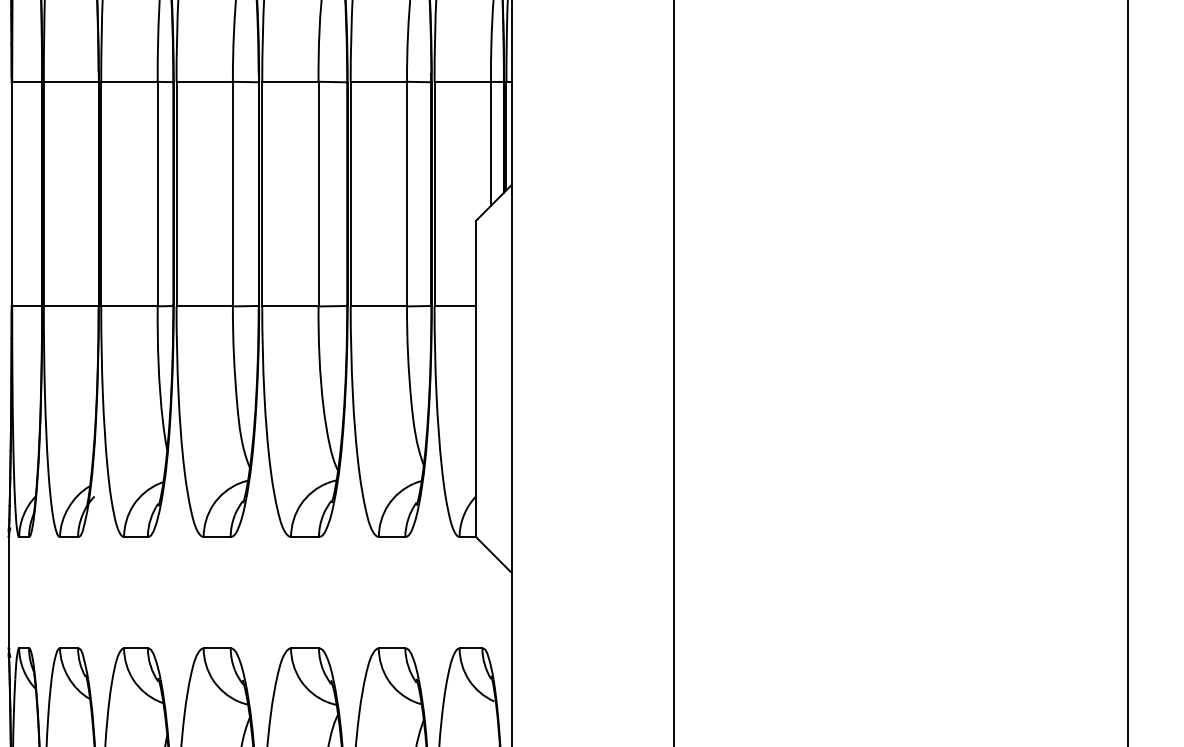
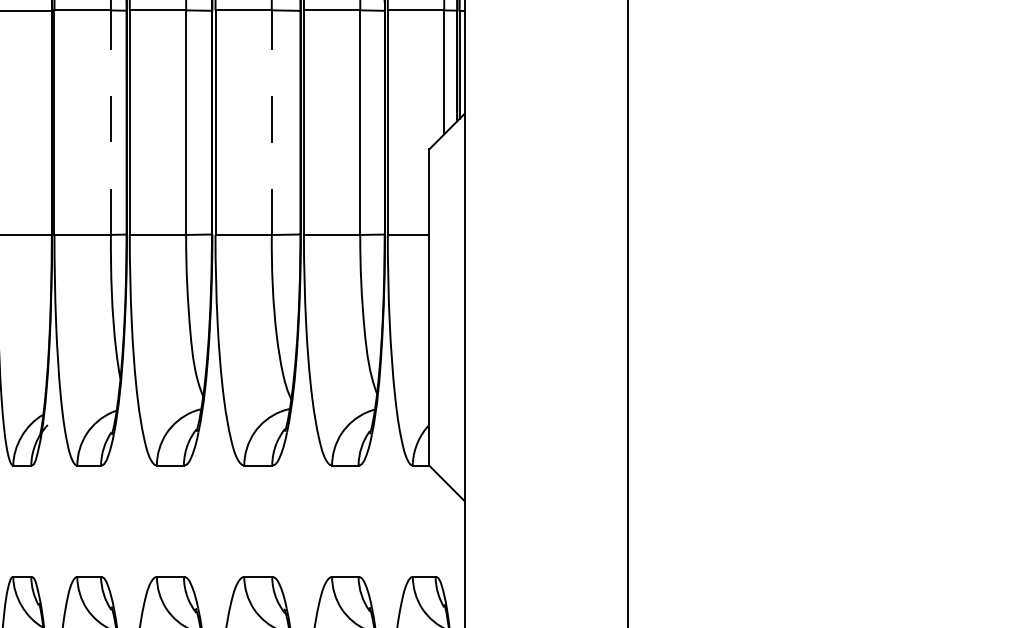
line: (157, 193) -> (110, 122), solid -> dashed
line: (318, 193) -> (271, 122), solid -> dashed

